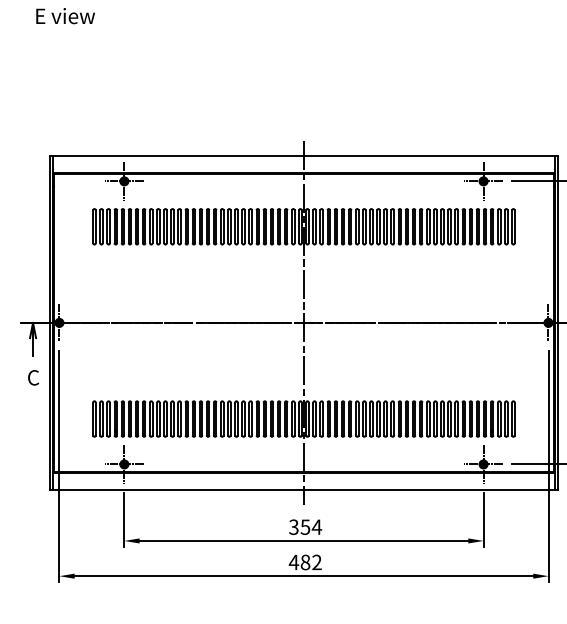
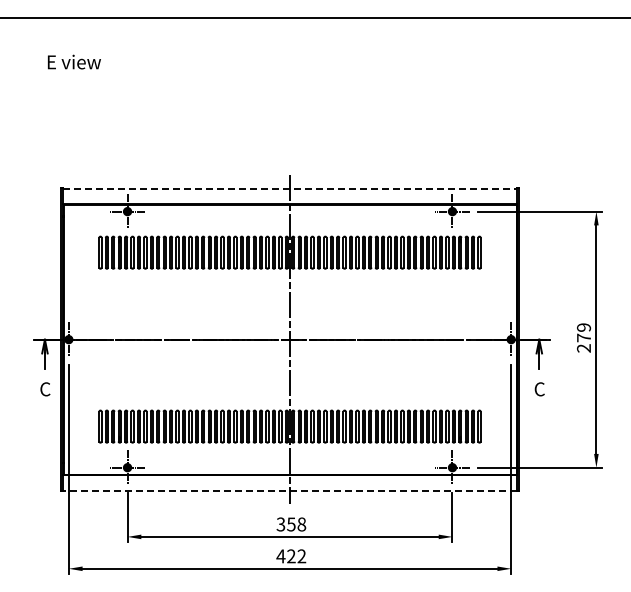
line: (304, 155) -> (290, 188), solid -> dashed
line: (304, 489) -> (290, 490), solid -> dashed
text: (316, 527) -> (301, 524), 354 -> 358
text: (305, 562) -> (291, 556), 482 -> 422

